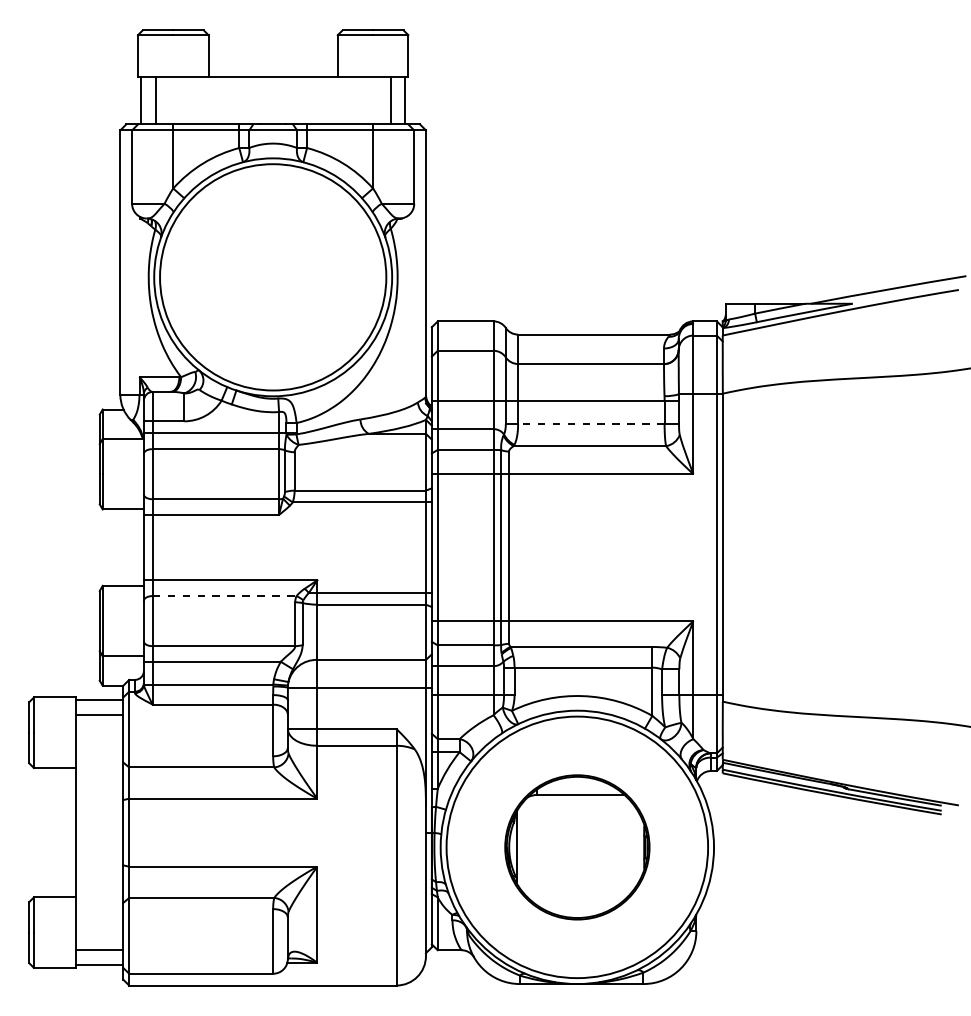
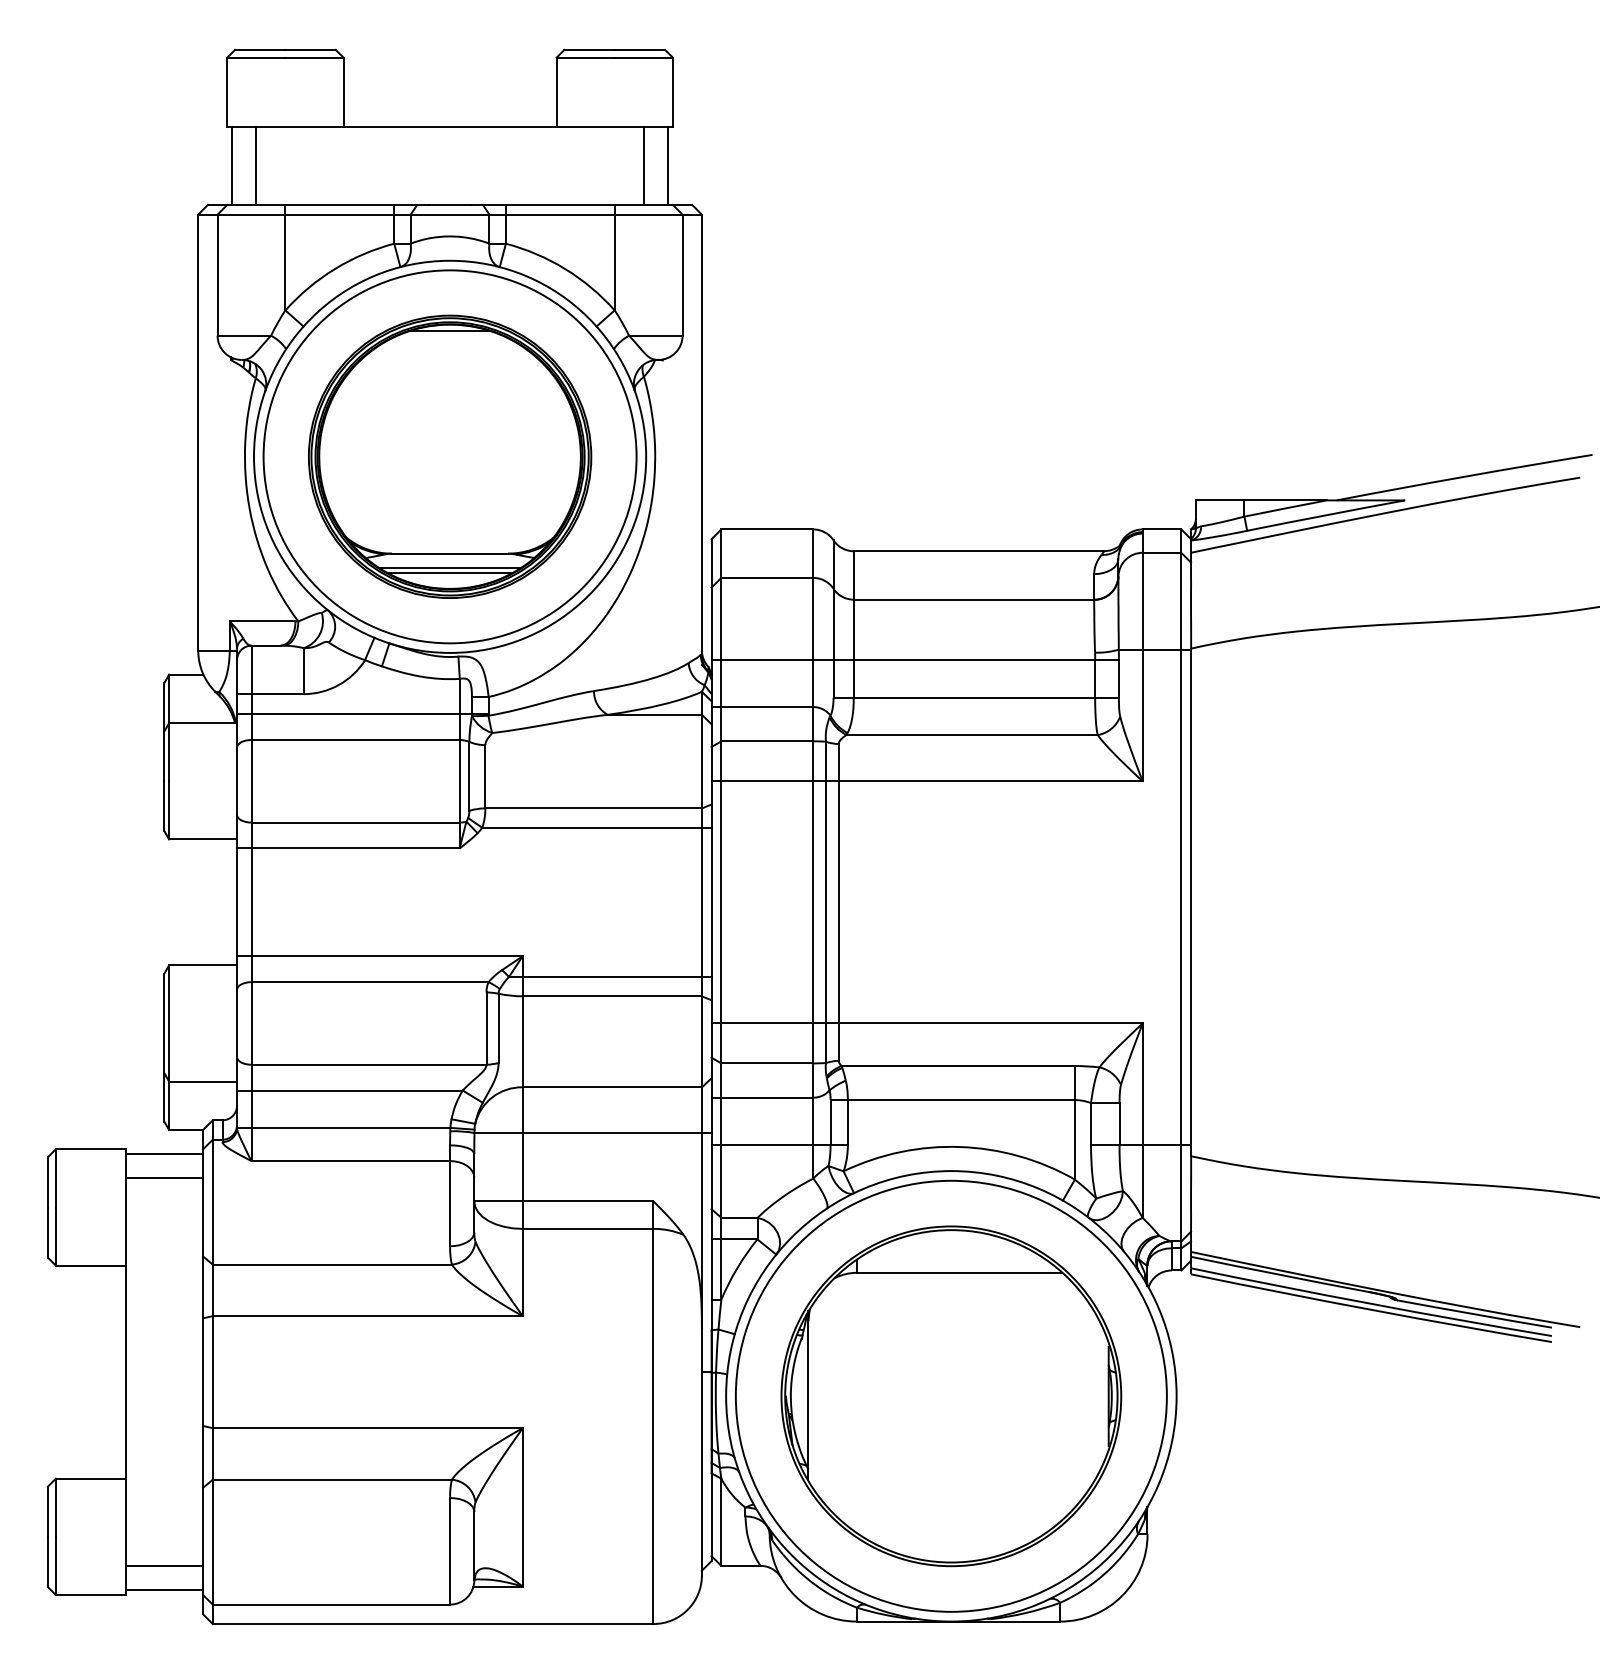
part: (272, 276) -> (448, 455), added
line: (590, 423) -> (973, 697), dashed -> solid
line: (224, 596) -> (369, 982), dashed -> solid
part: (577, 847) -> (951, 1396), size x1.43

